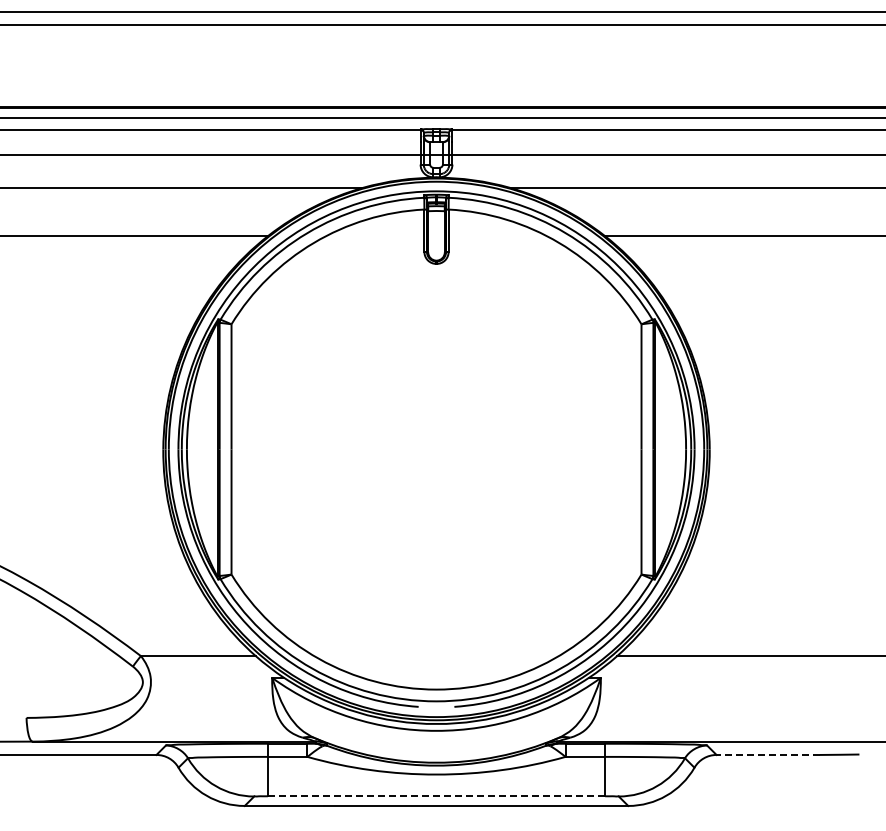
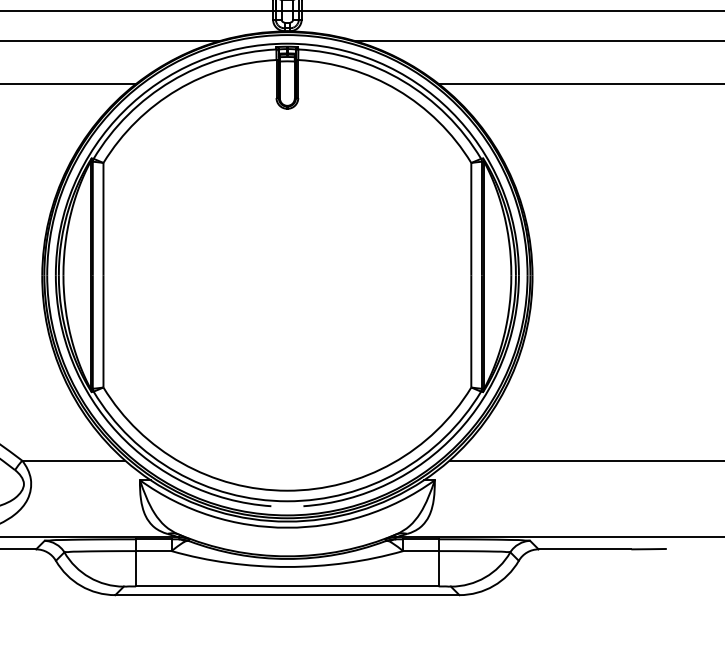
line: (768, 754) -> (585, 548), dashed -> solid
line: (436, 796) -> (287, 586), dashed -> solid

